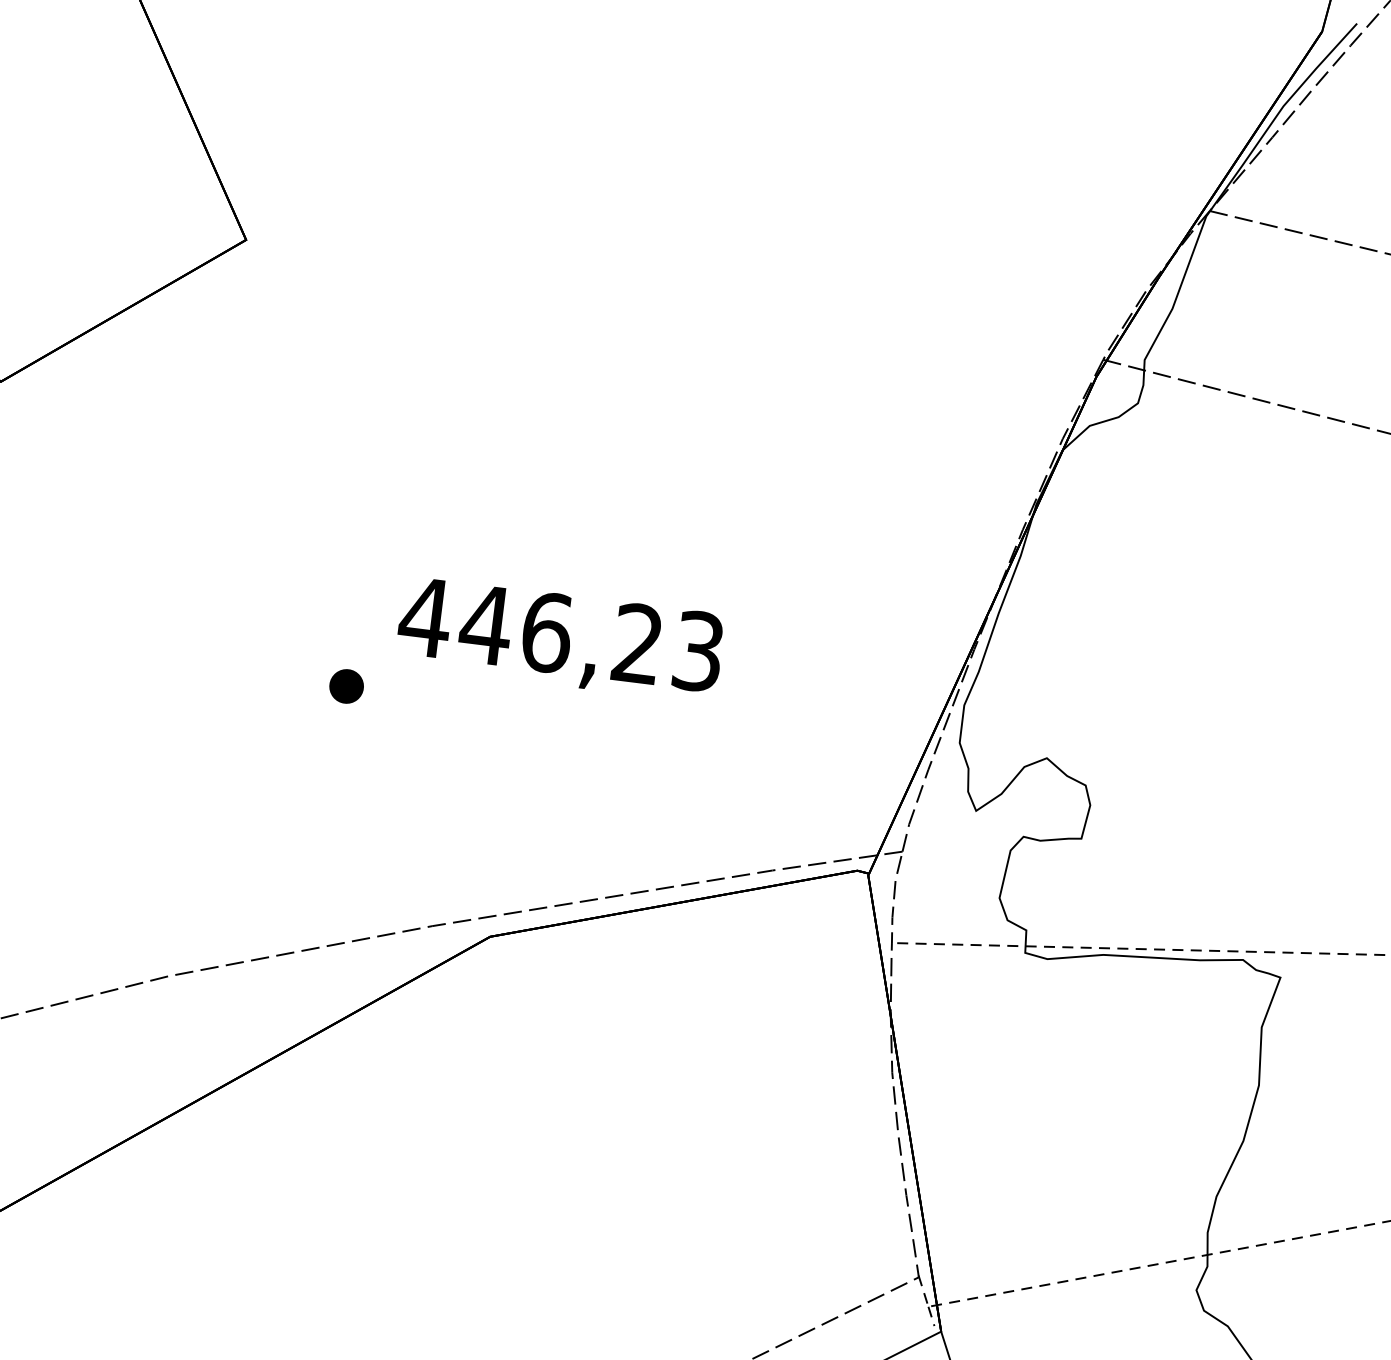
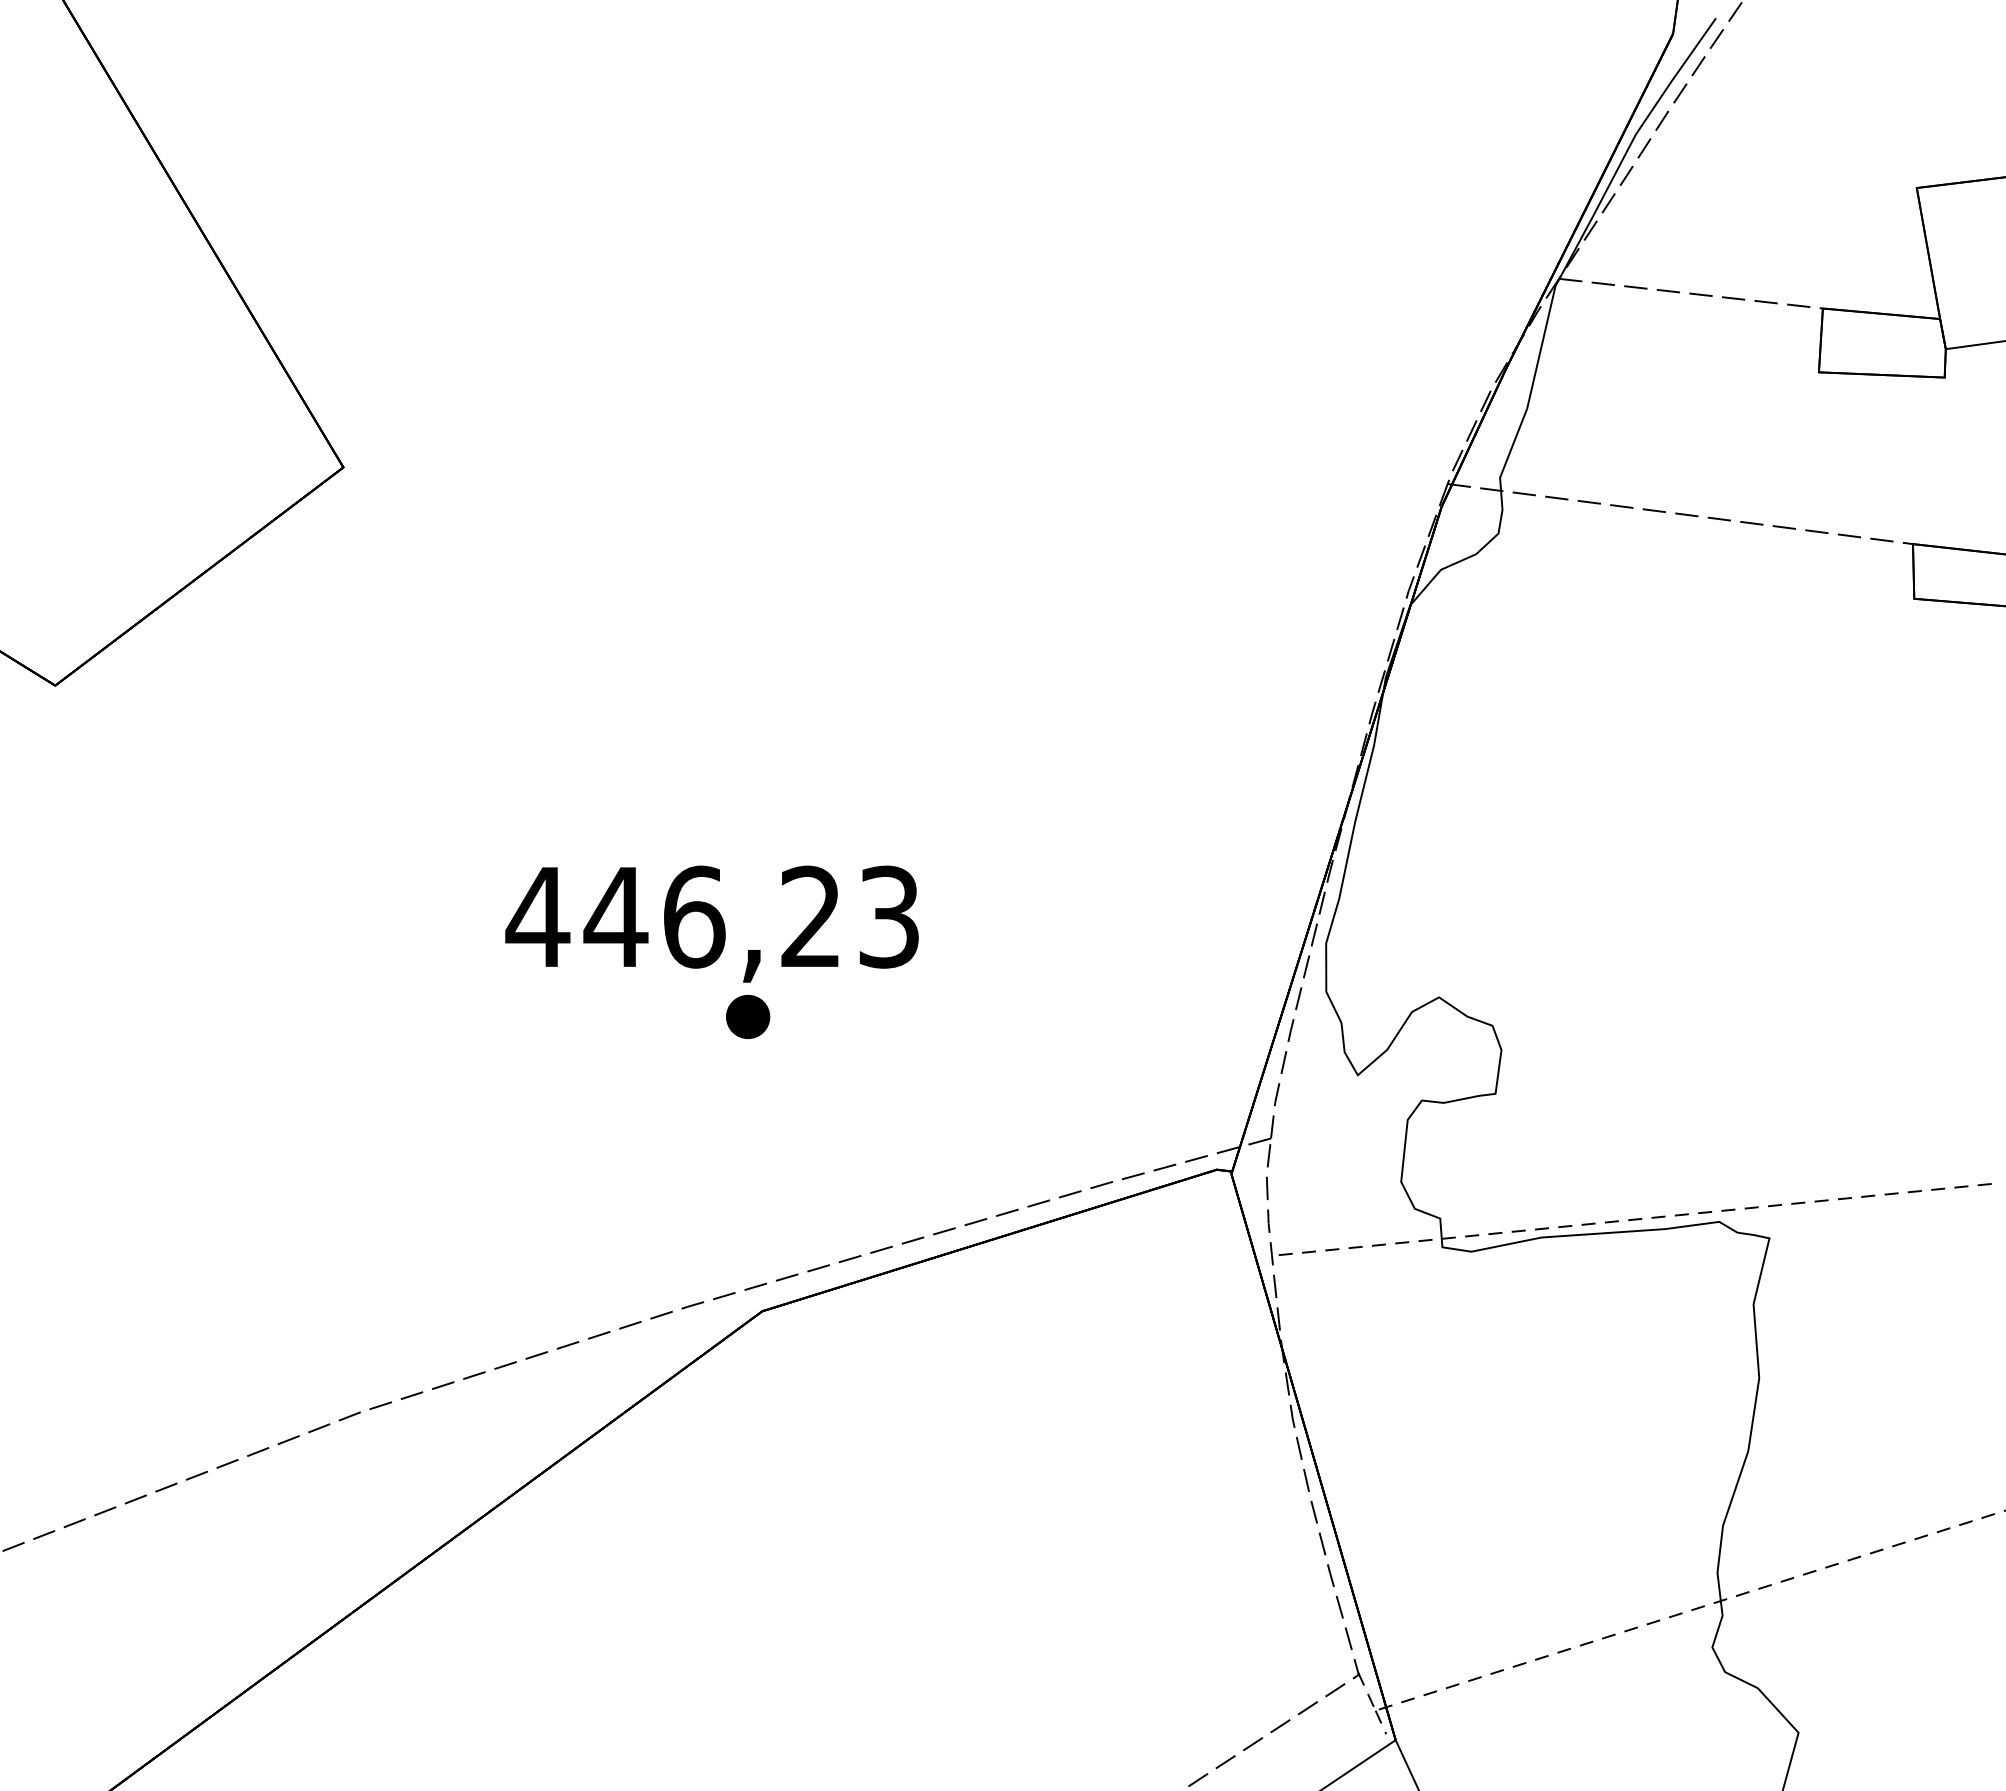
text: (559, 639) -> (711, 923), moved
part: (346, 686) -> (748, 1016), moved

